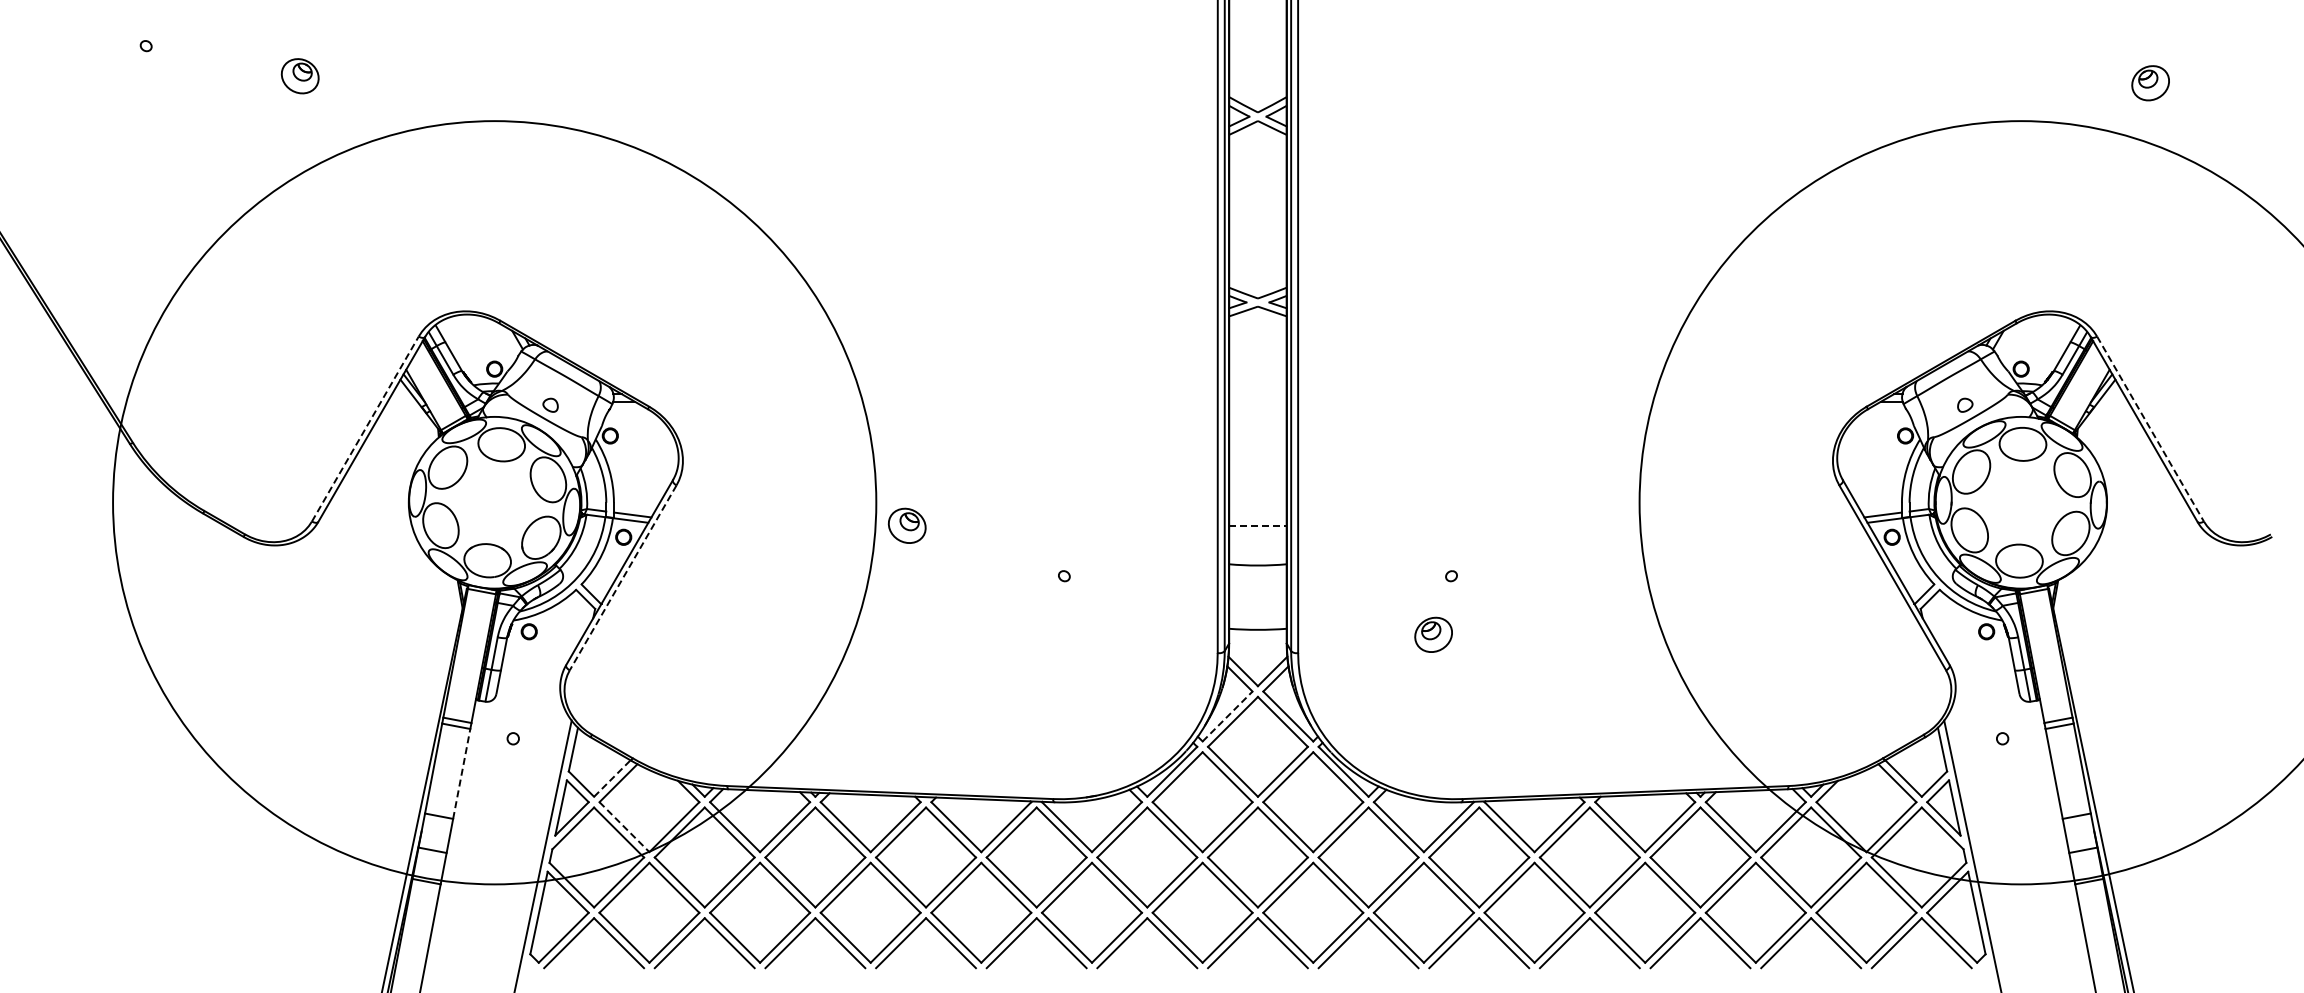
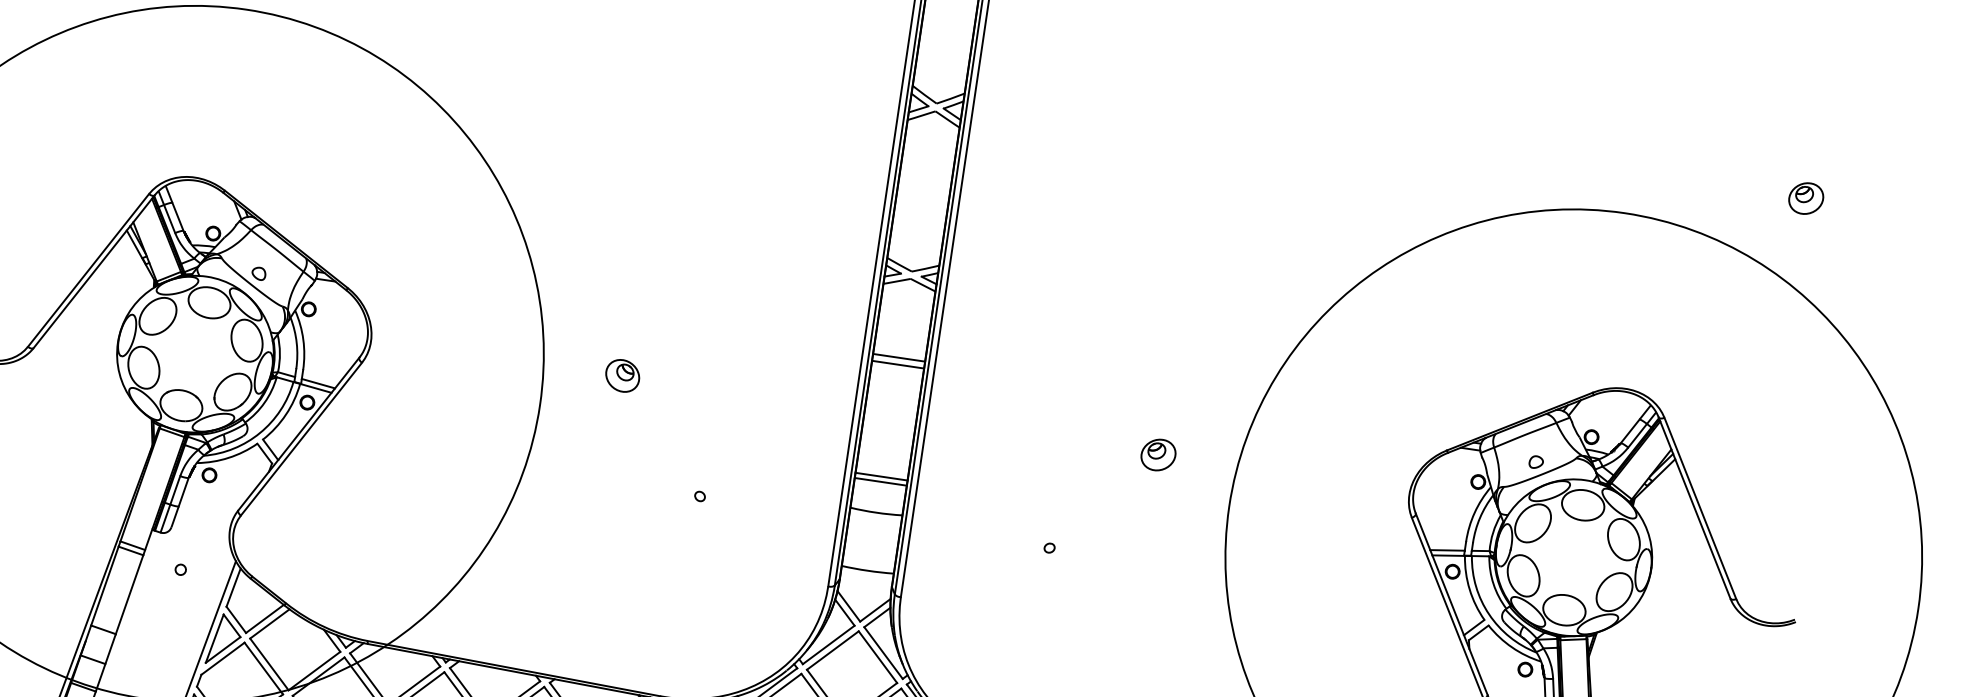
part: (2150, 83) -> (1806, 198), moved
line: (1257, 394) -> (898, 358), added
line: (1257, 401) -> (897, 364), added
line: (365, 429) -> (88, 270), dashed -> solid
line: (2150, 429) -> (1700, 508), dashed -> solid
part: (906, 525) -> (622, 375), moved
line: (1257, 525) -> (881, 476), dashed -> solid
line: (1257, 531) -> (880, 481), added
line: (623, 577) -> (301, 438), dashed -> solid
part: (1433, 634) -> (1158, 454), moved
line: (1227, 716) -> (828, 644), dashed -> solid
line: (461, 773) -> (129, 594), dashed -> solid
line: (612, 778) -> (265, 618), dashed -> solid
line: (624, 827) -> (269, 664), dashed -> solid

